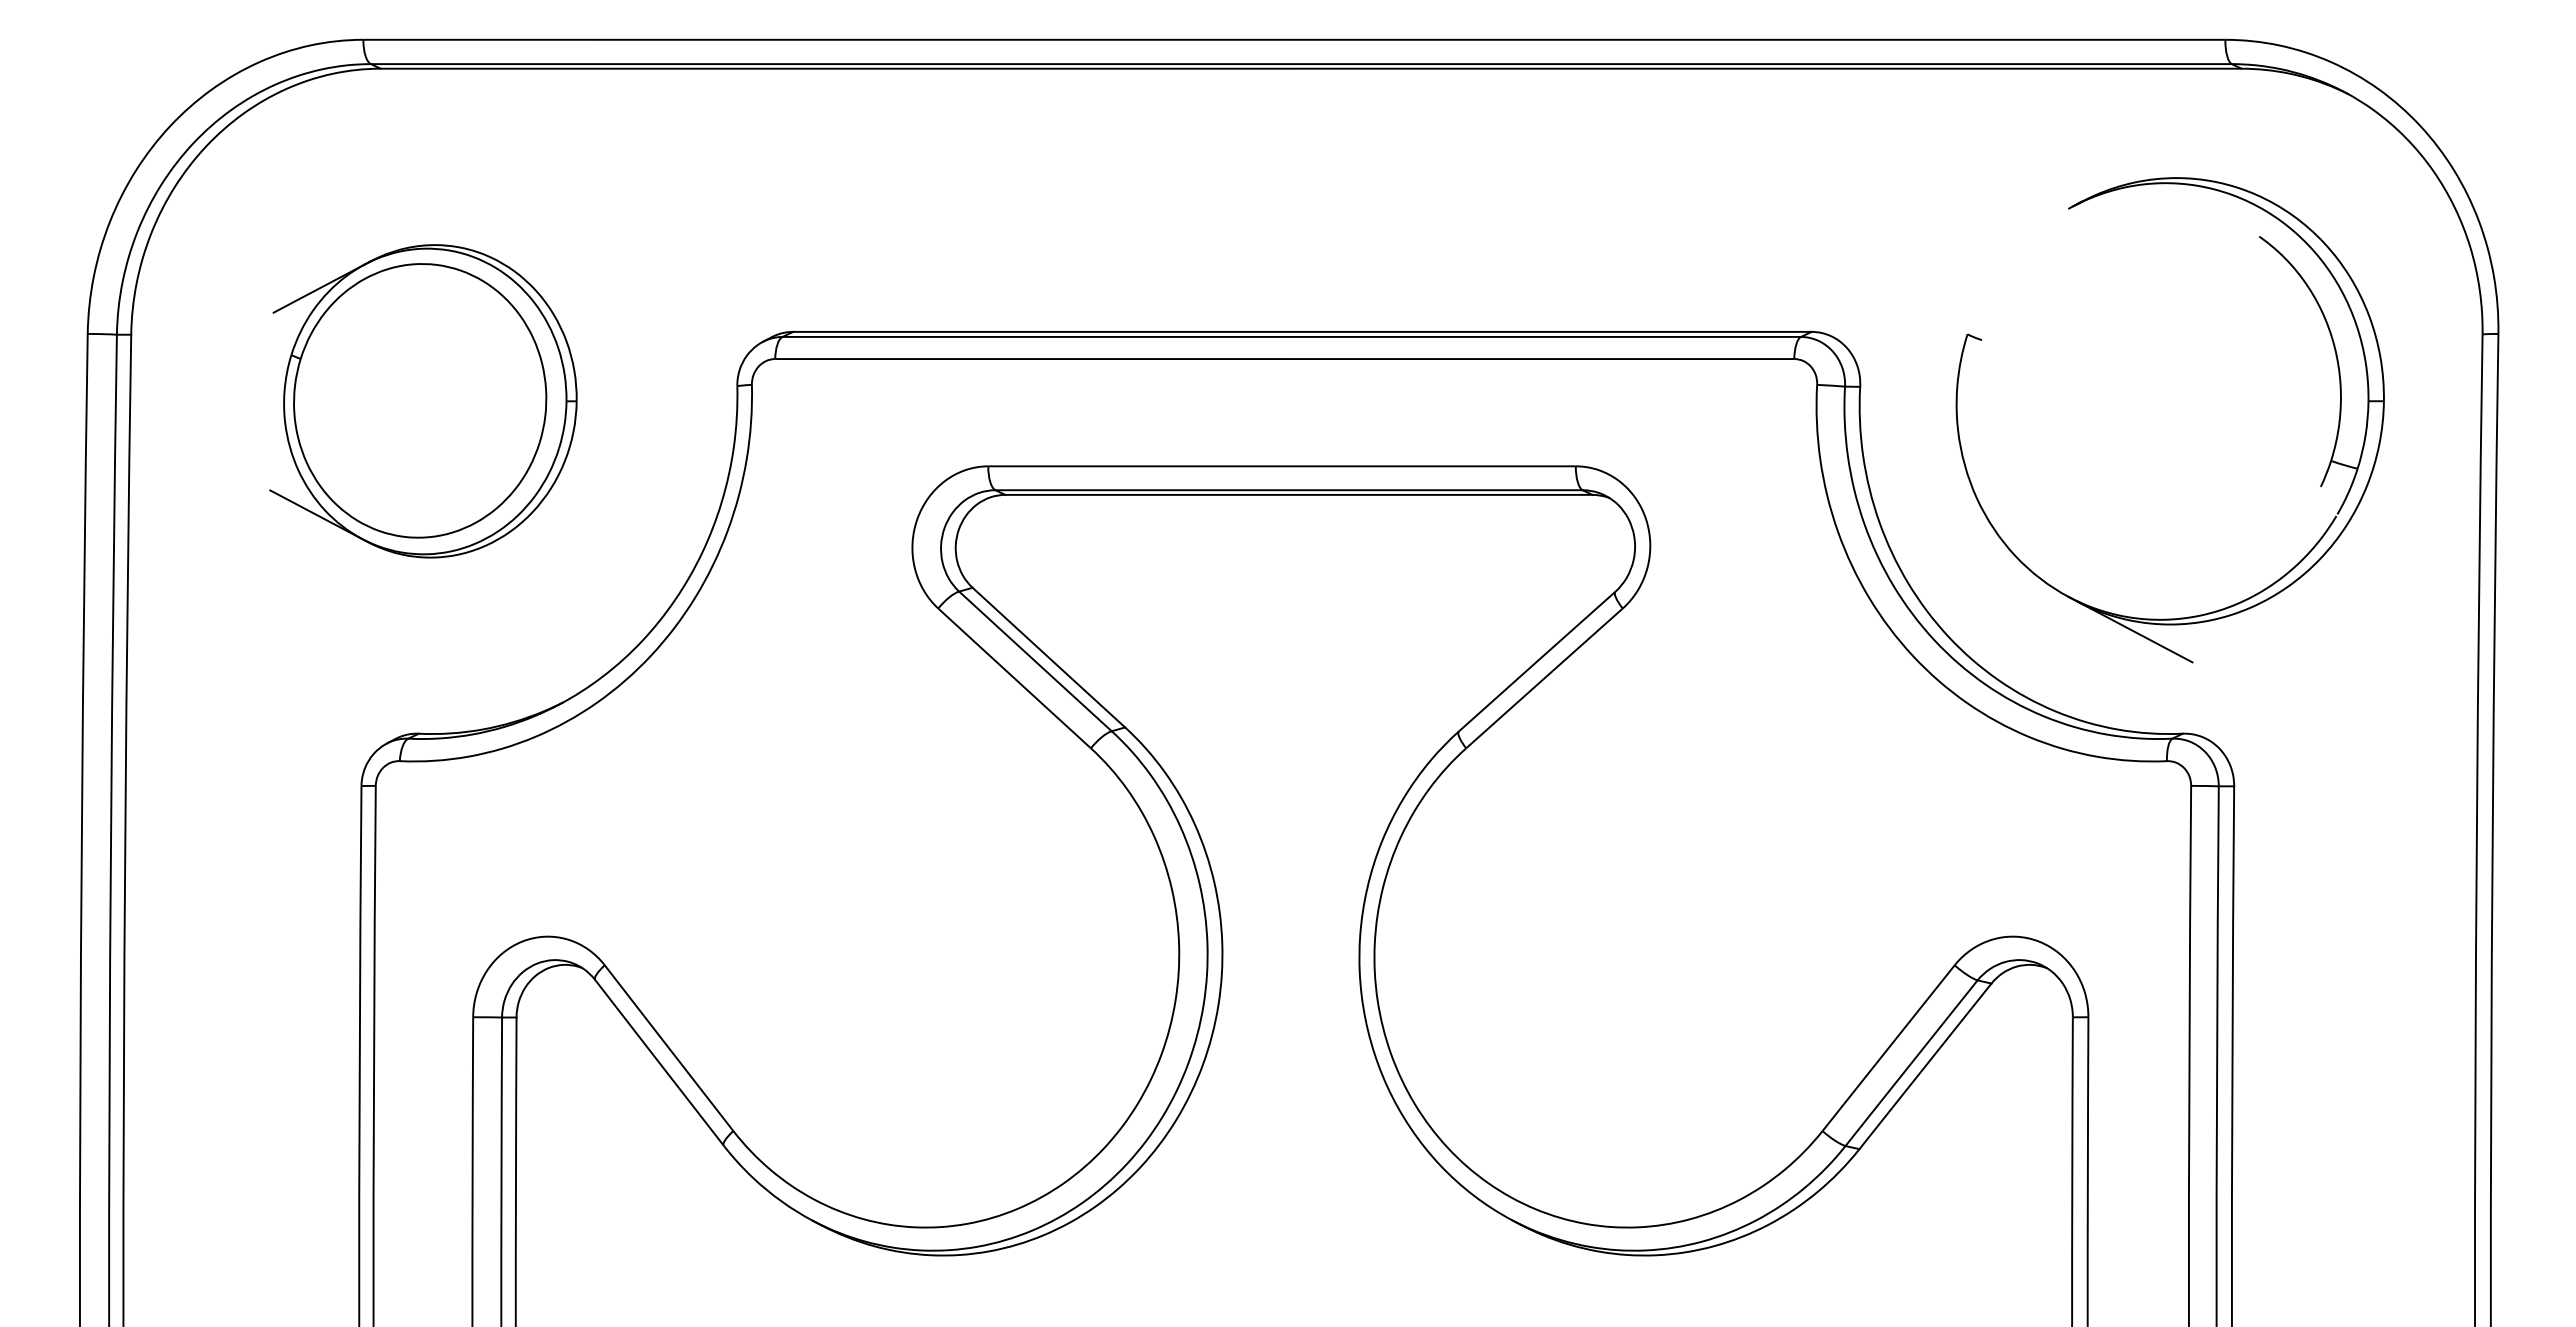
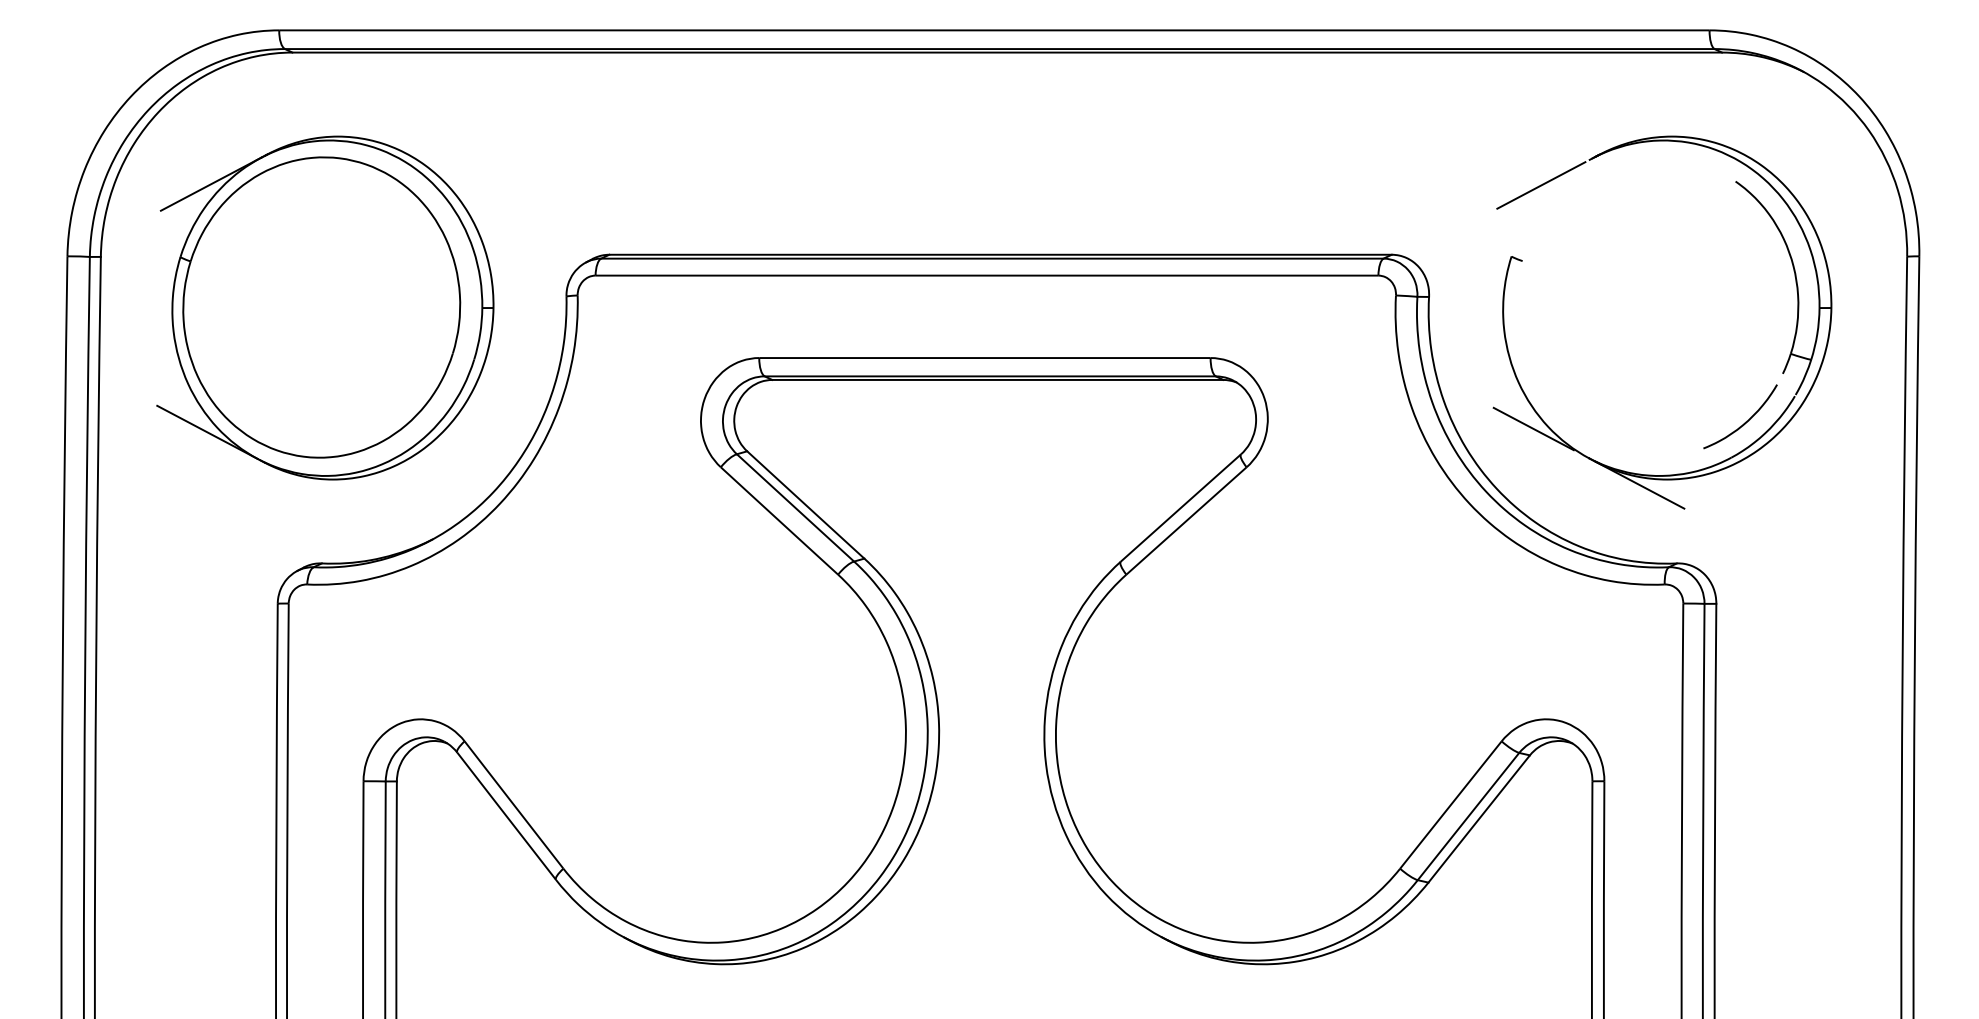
line: (2006, 241) -> (1541, 185), added
part: (423, 401) -> (325, 308), size x1.43
curve: (2272, 549) -> (1745, 421), added
line: (1996, 558) -> (1533, 428), added

